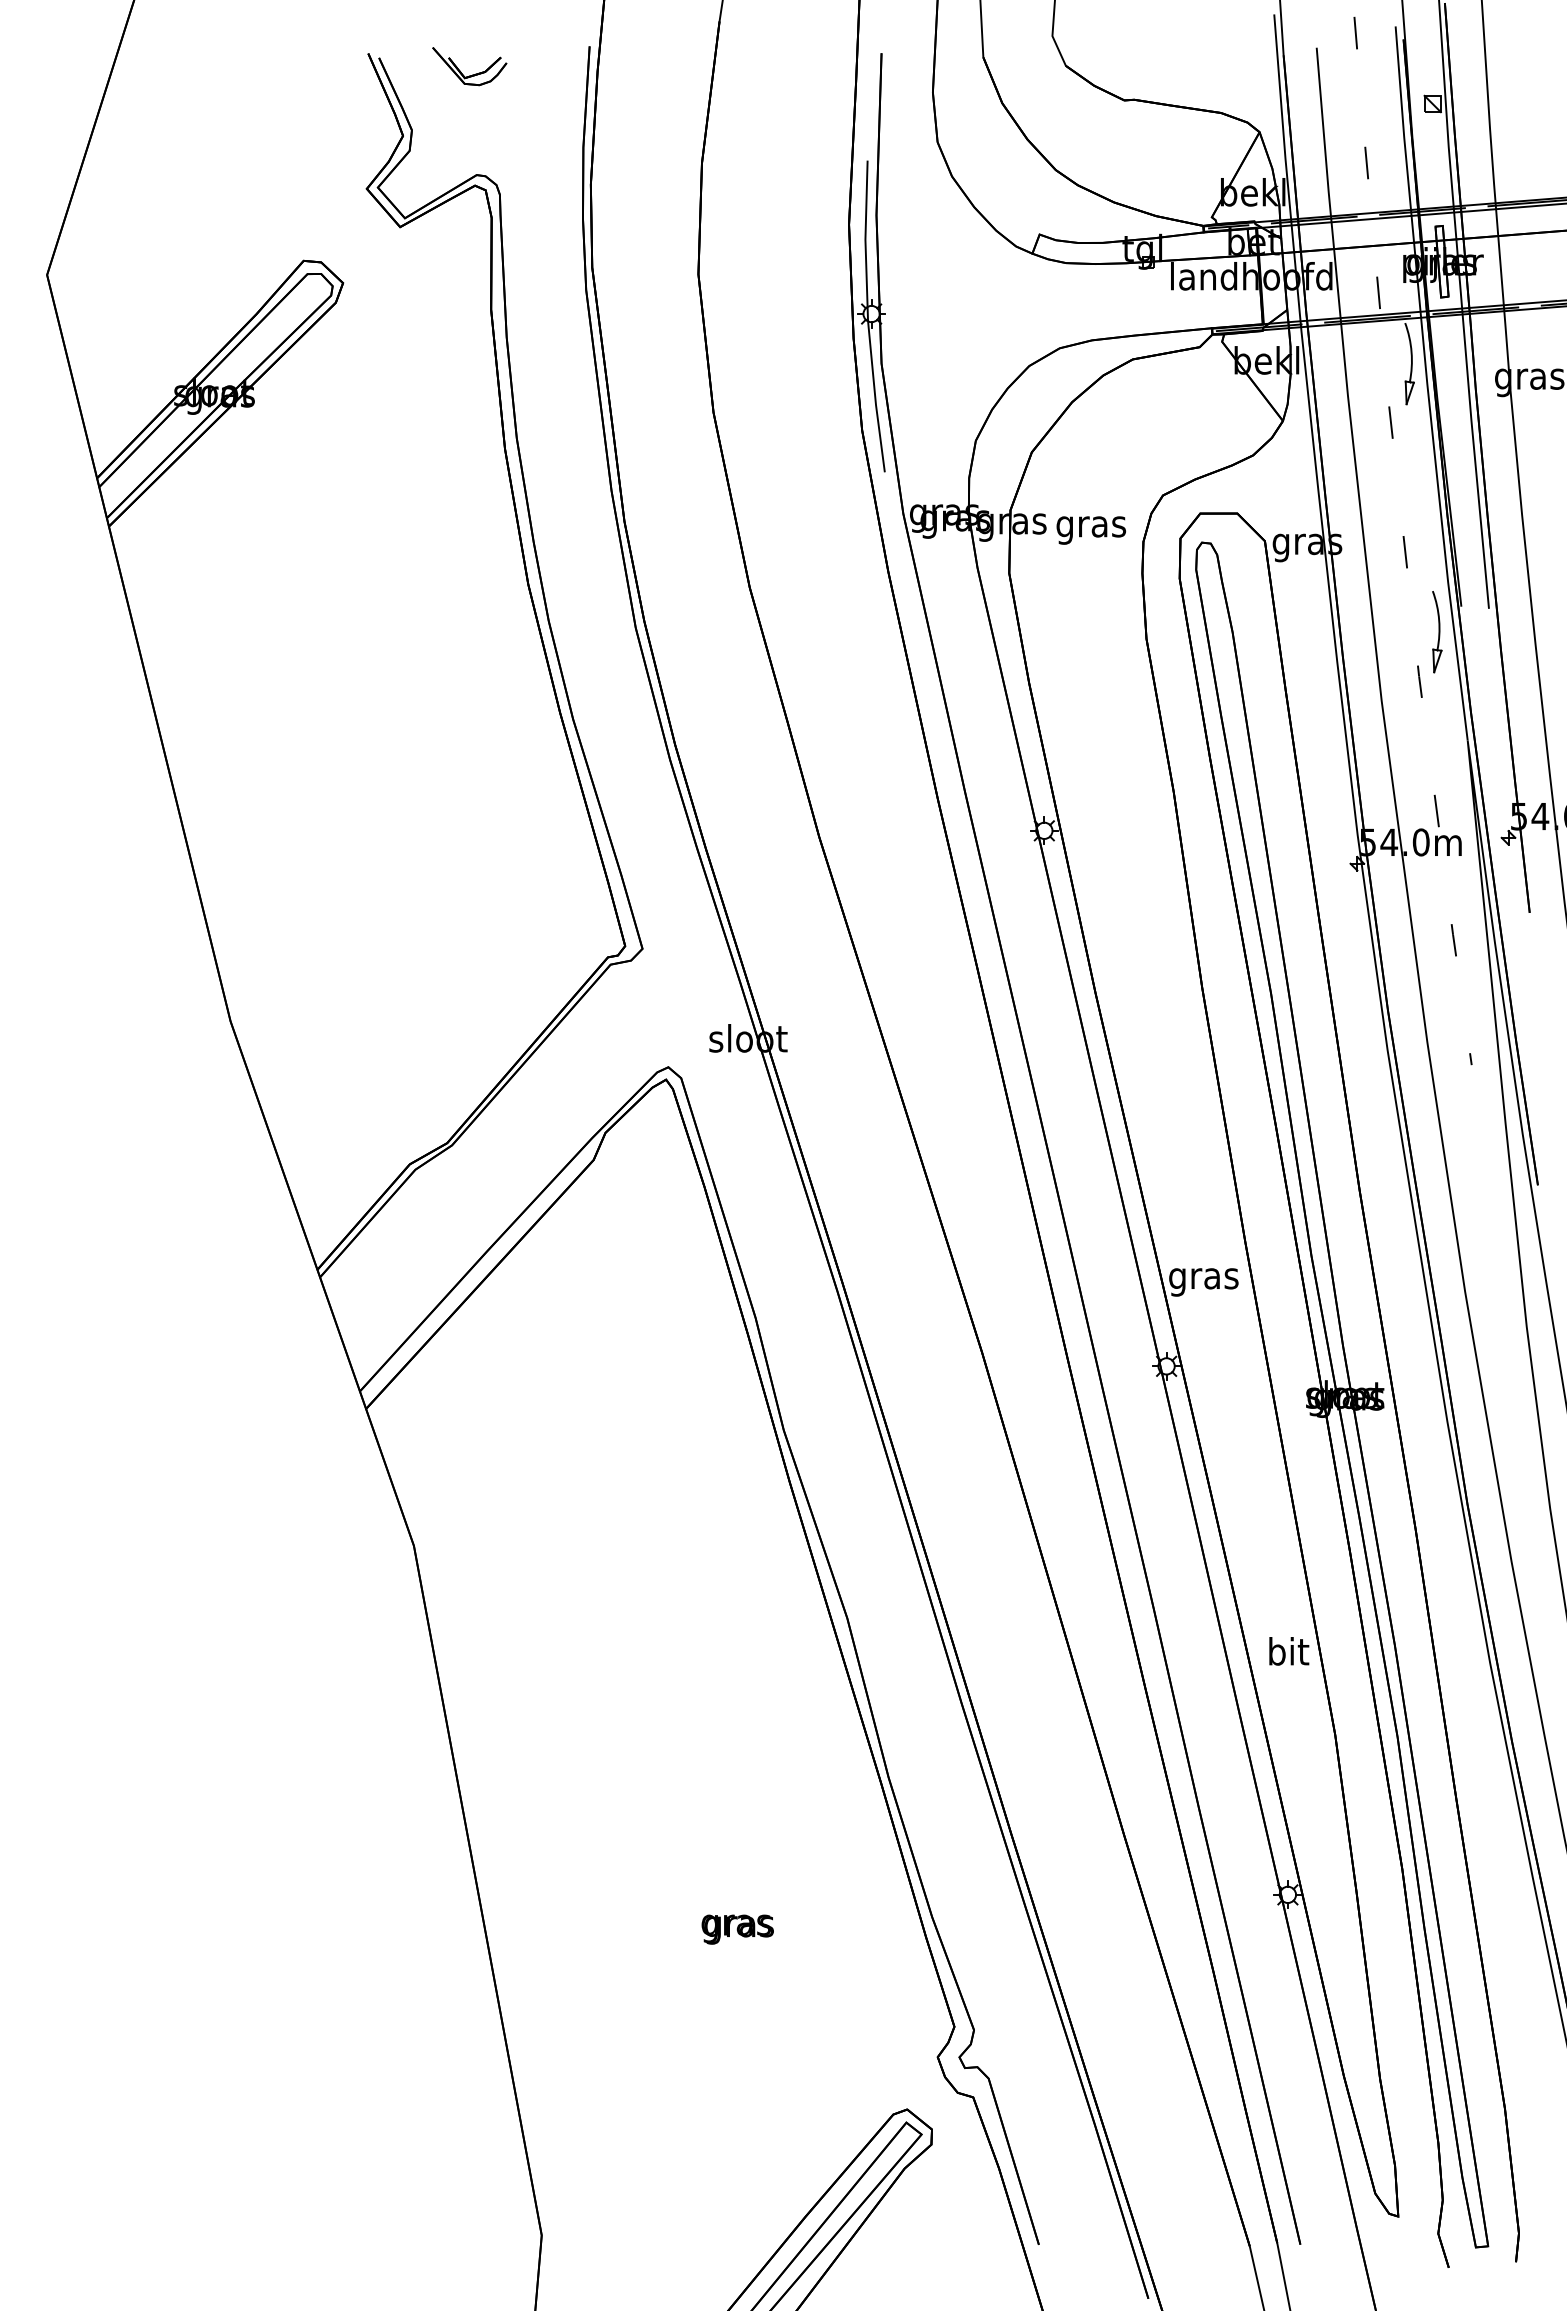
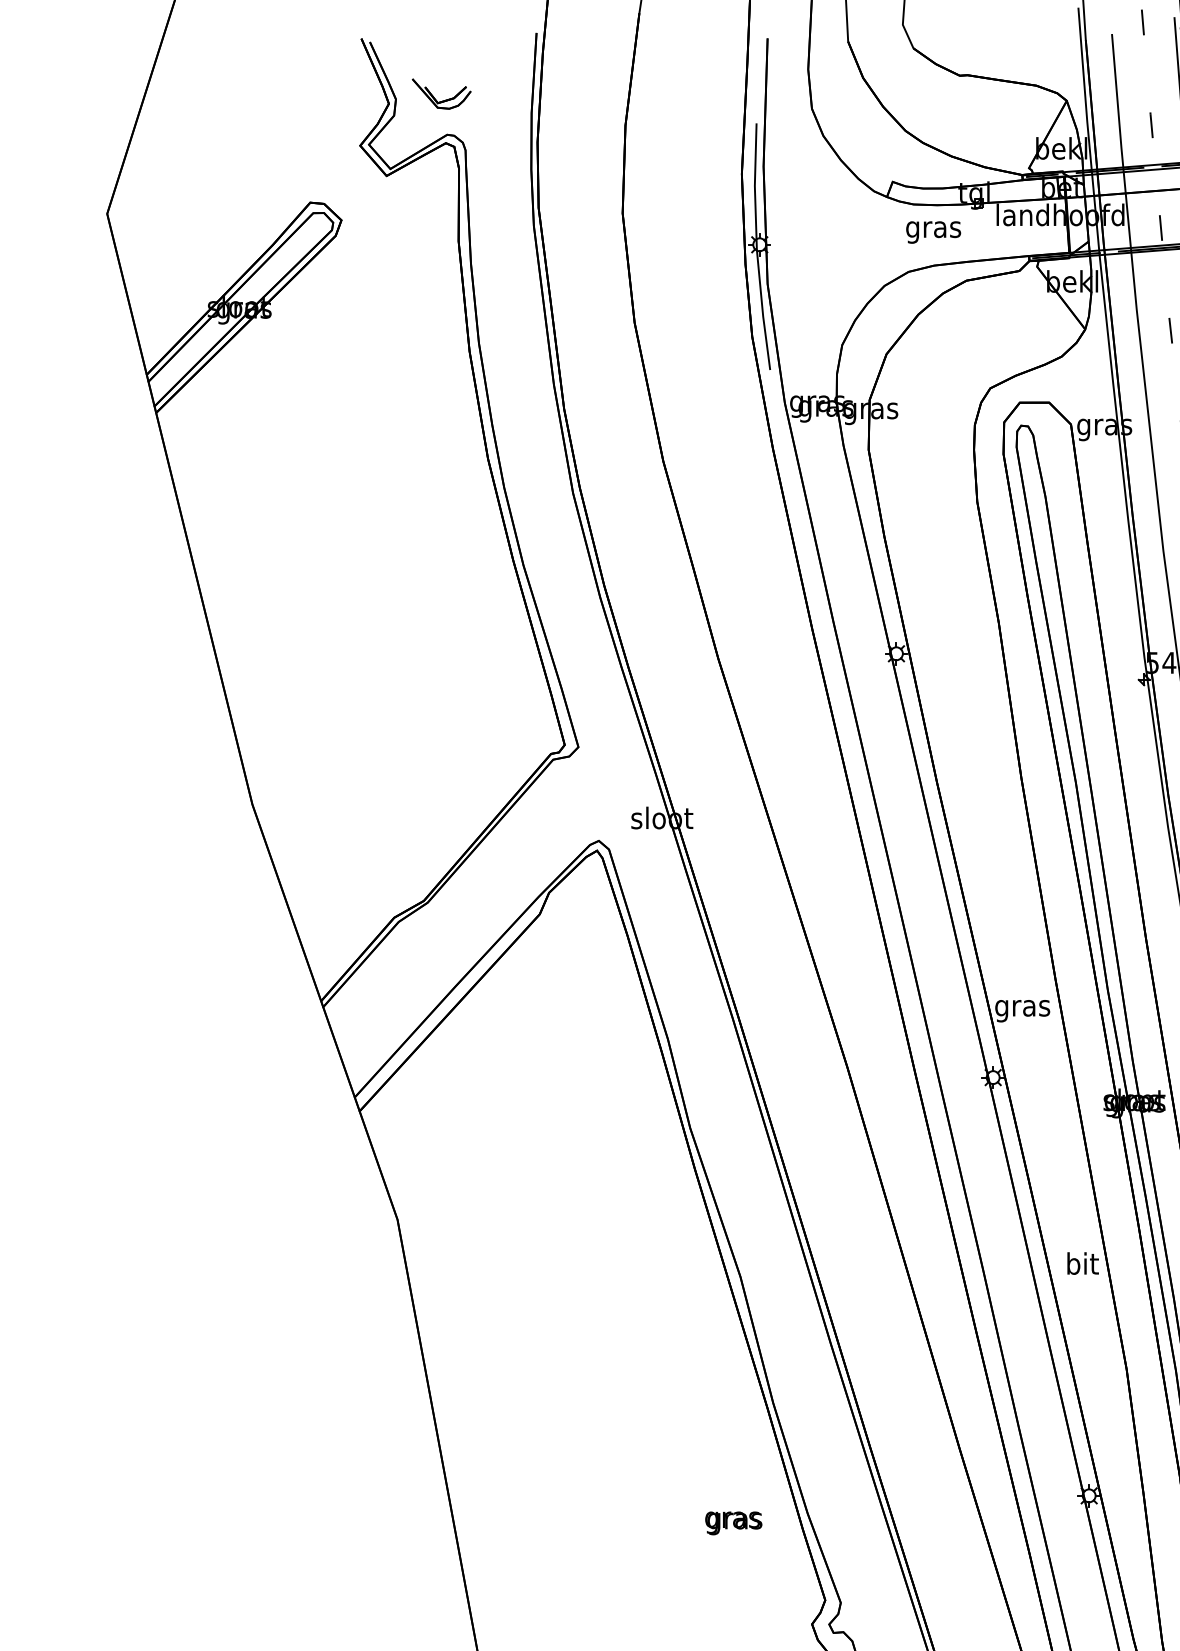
part: (472, 74) -> (443, 100), moved
text: (1091, 530) -> (933, 232), moved
text: (1289, 1651) -> (1083, 1263), moved
text: (737, 1929) -> (733, 1523), moved

